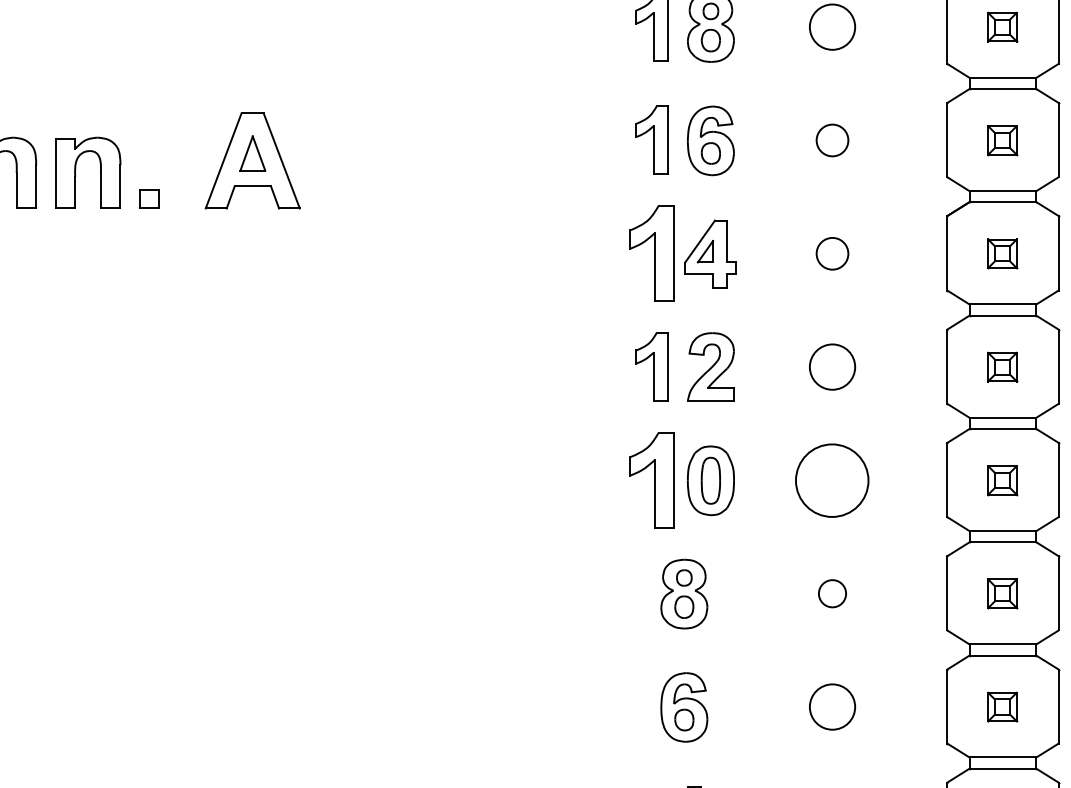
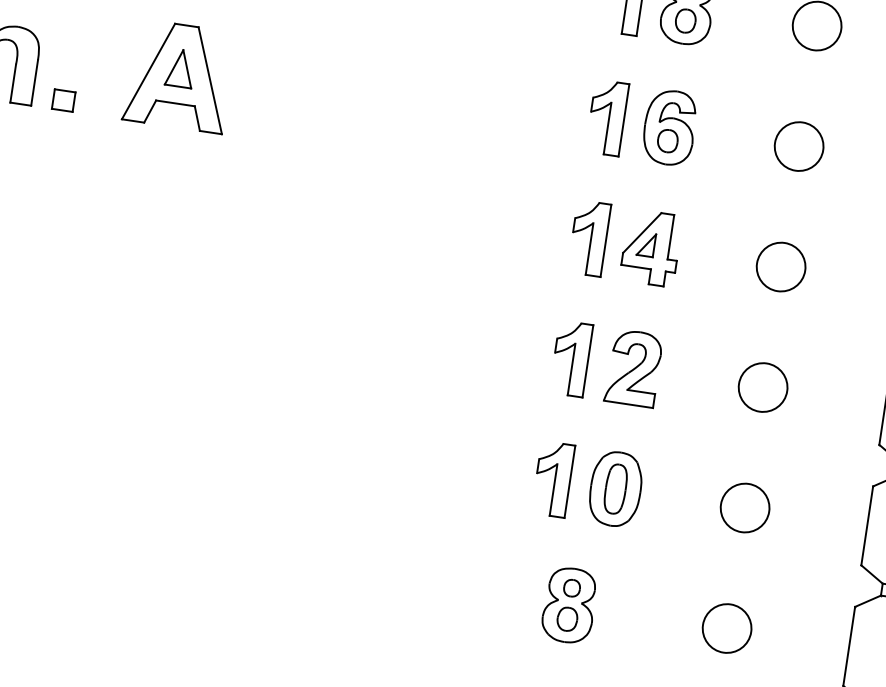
circle: (832, 140) -> (799, 146), size x1.43
part: (651, 253) -> (588, 237), size x0.71
circle: (832, 253) -> (781, 266), size x1.43
part: (651, 479) -> (552, 478), size x0.71
circle: (832, 479) -> (745, 507), size x0.62
circle: (832, 593) -> (727, 628), size x1.67

